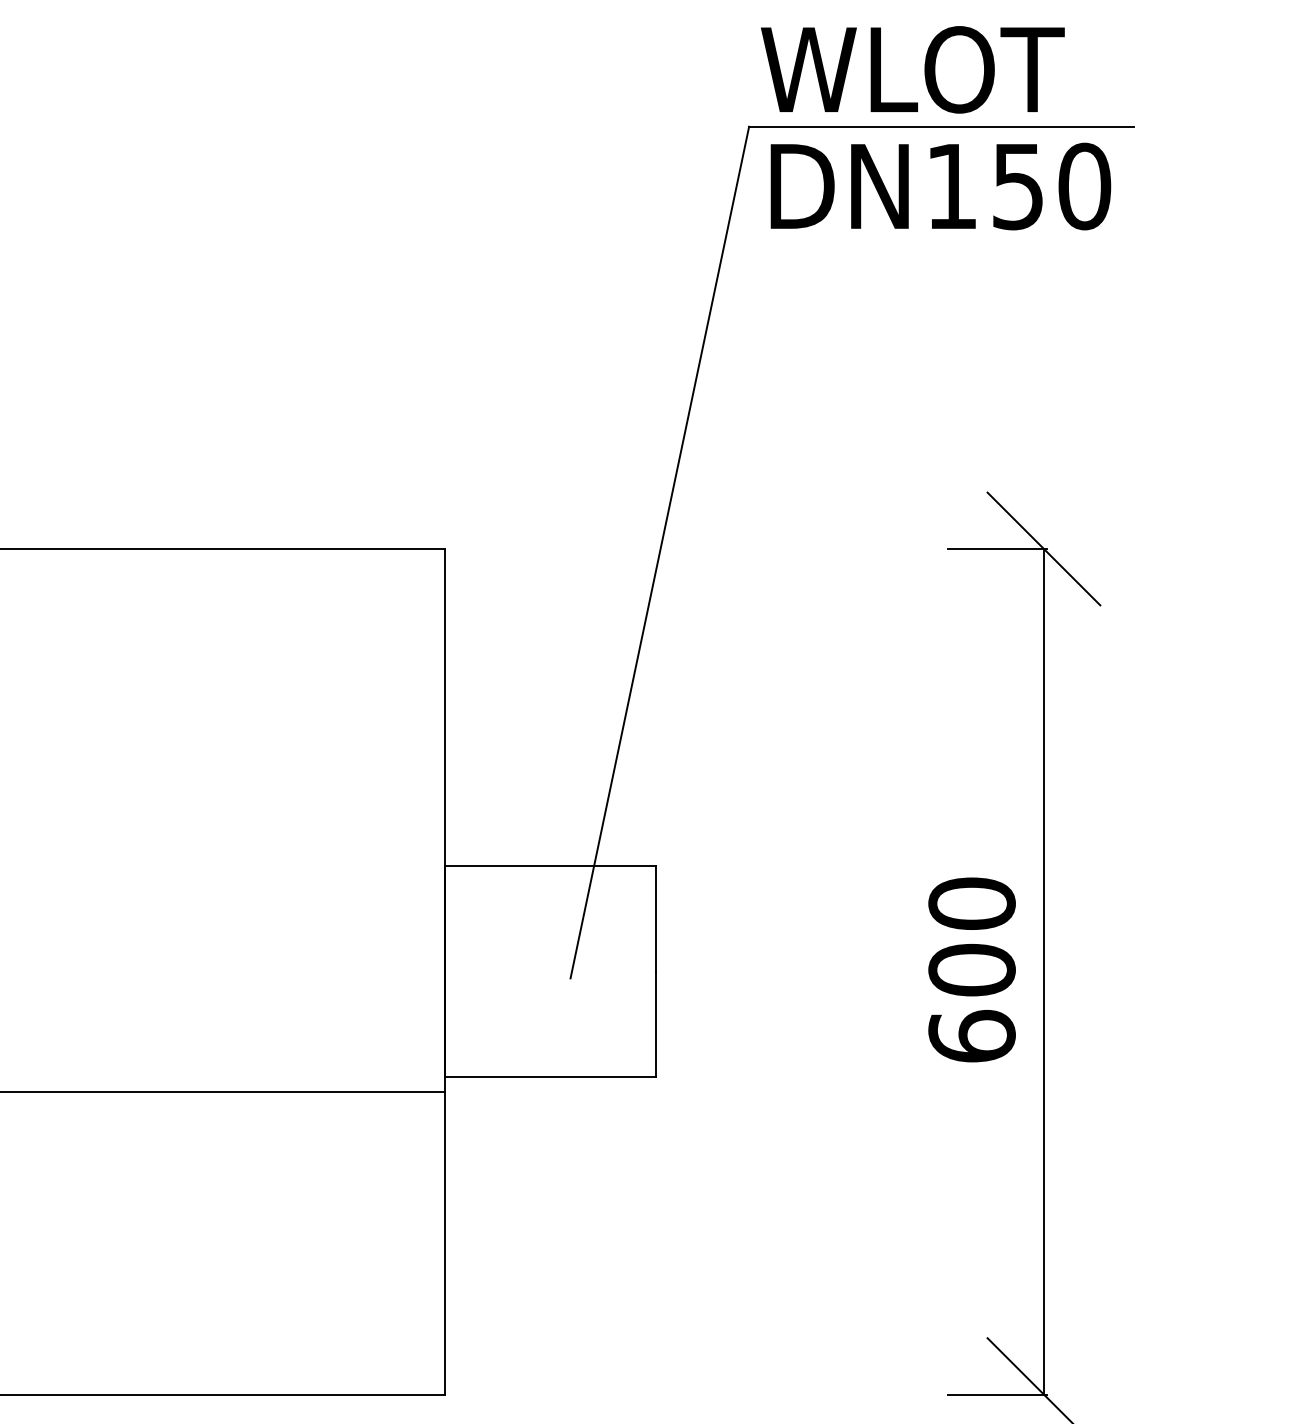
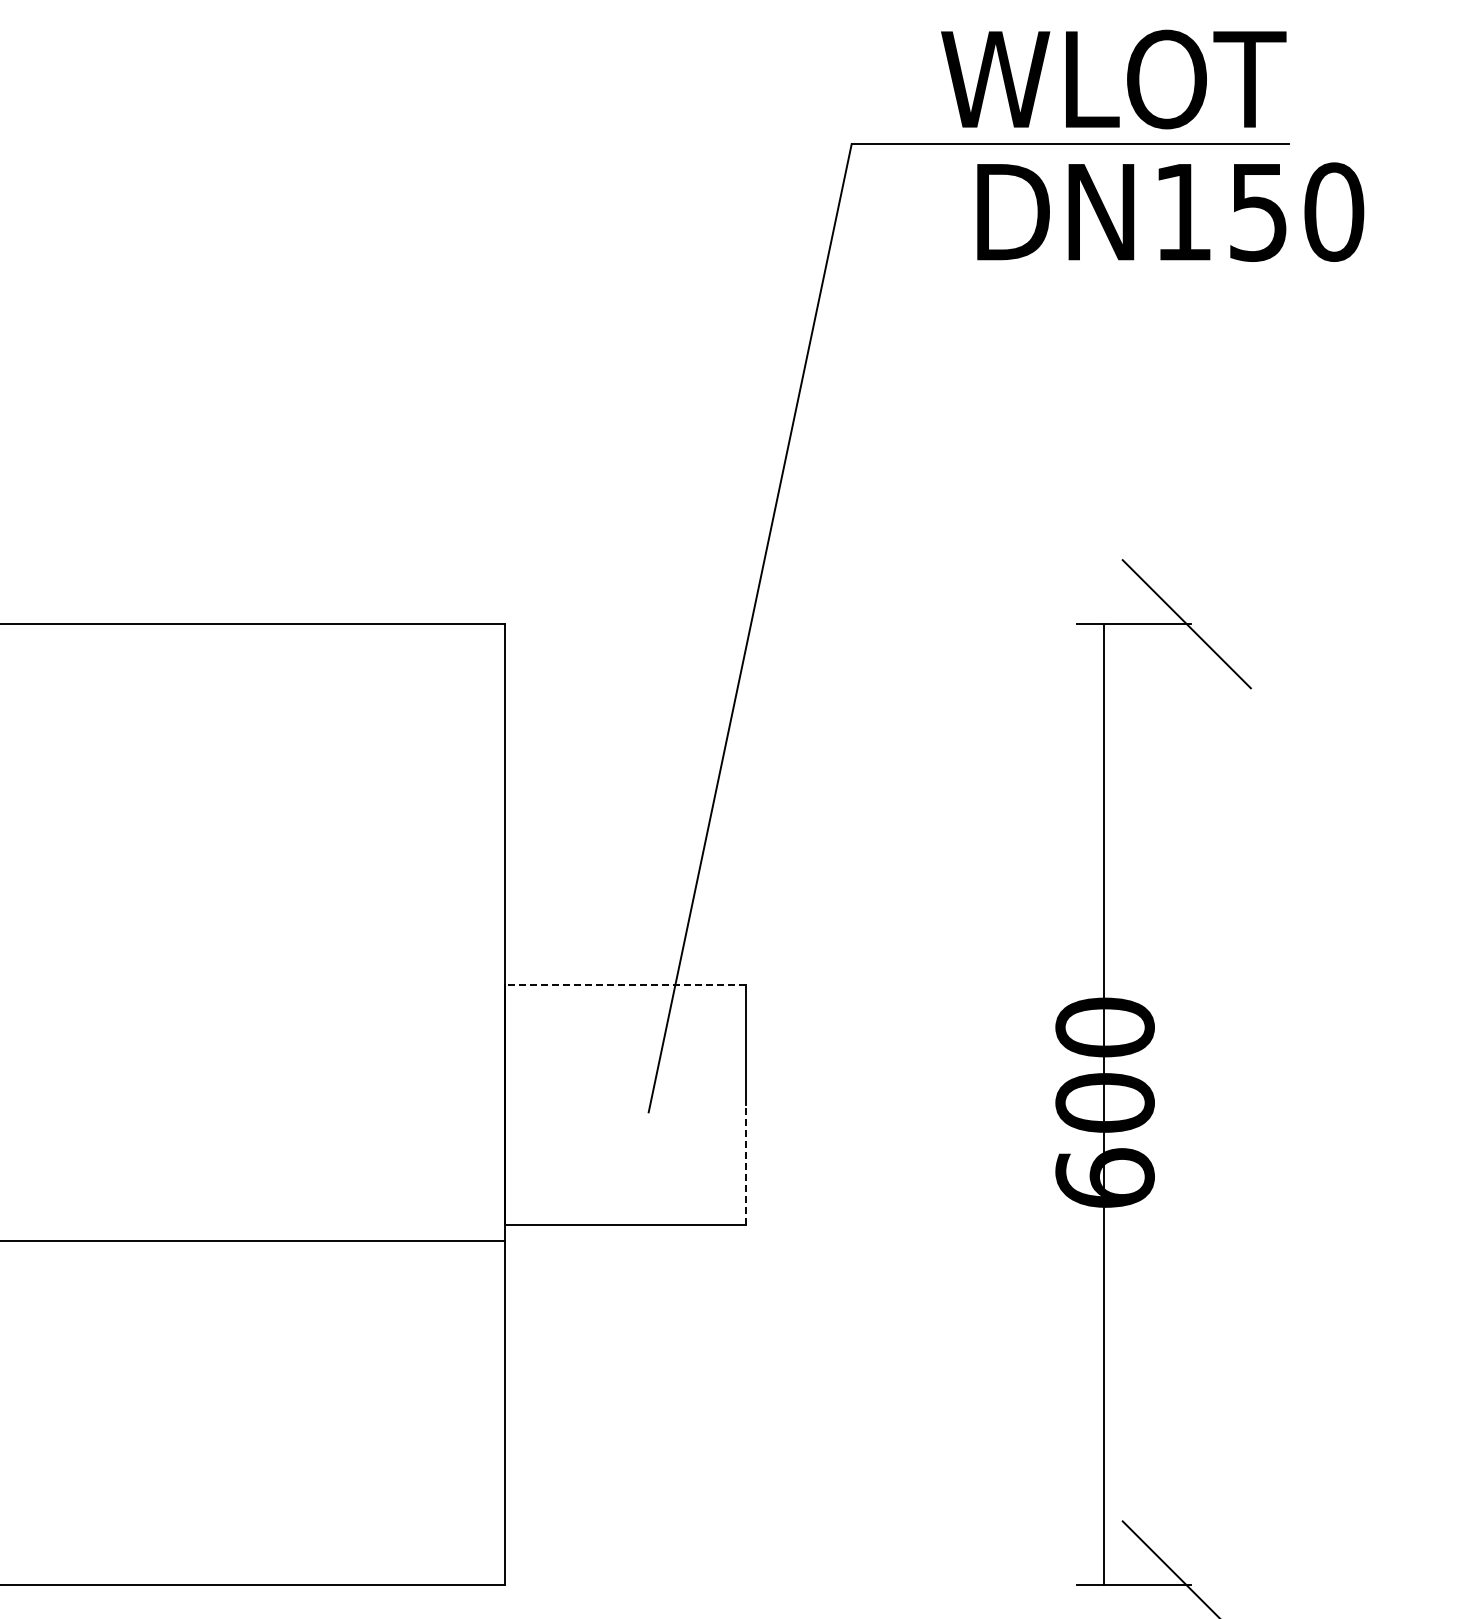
text: (912, 69) -> (1113, 79), moved
text: (940, 185) -> (1170, 211), moved
line: (550, 865) -> (625, 984), solid -> dashed
line: (1043, 971) -> (1103, 1104), moved
line: (655, 1024) -> (745, 1164), solid -> dashed

